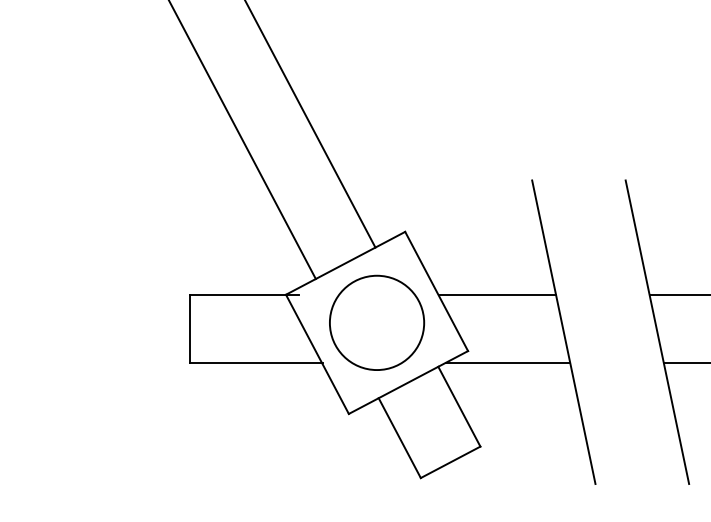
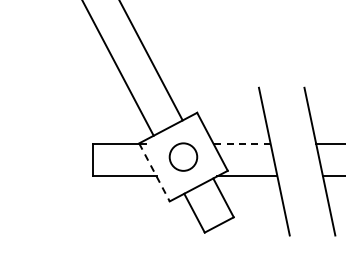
line: (498, 294) -> (242, 143), solid -> dashed
circle: (377, 323) -> (183, 157), size x0.6
line: (317, 354) -> (154, 172), solid -> dashed

